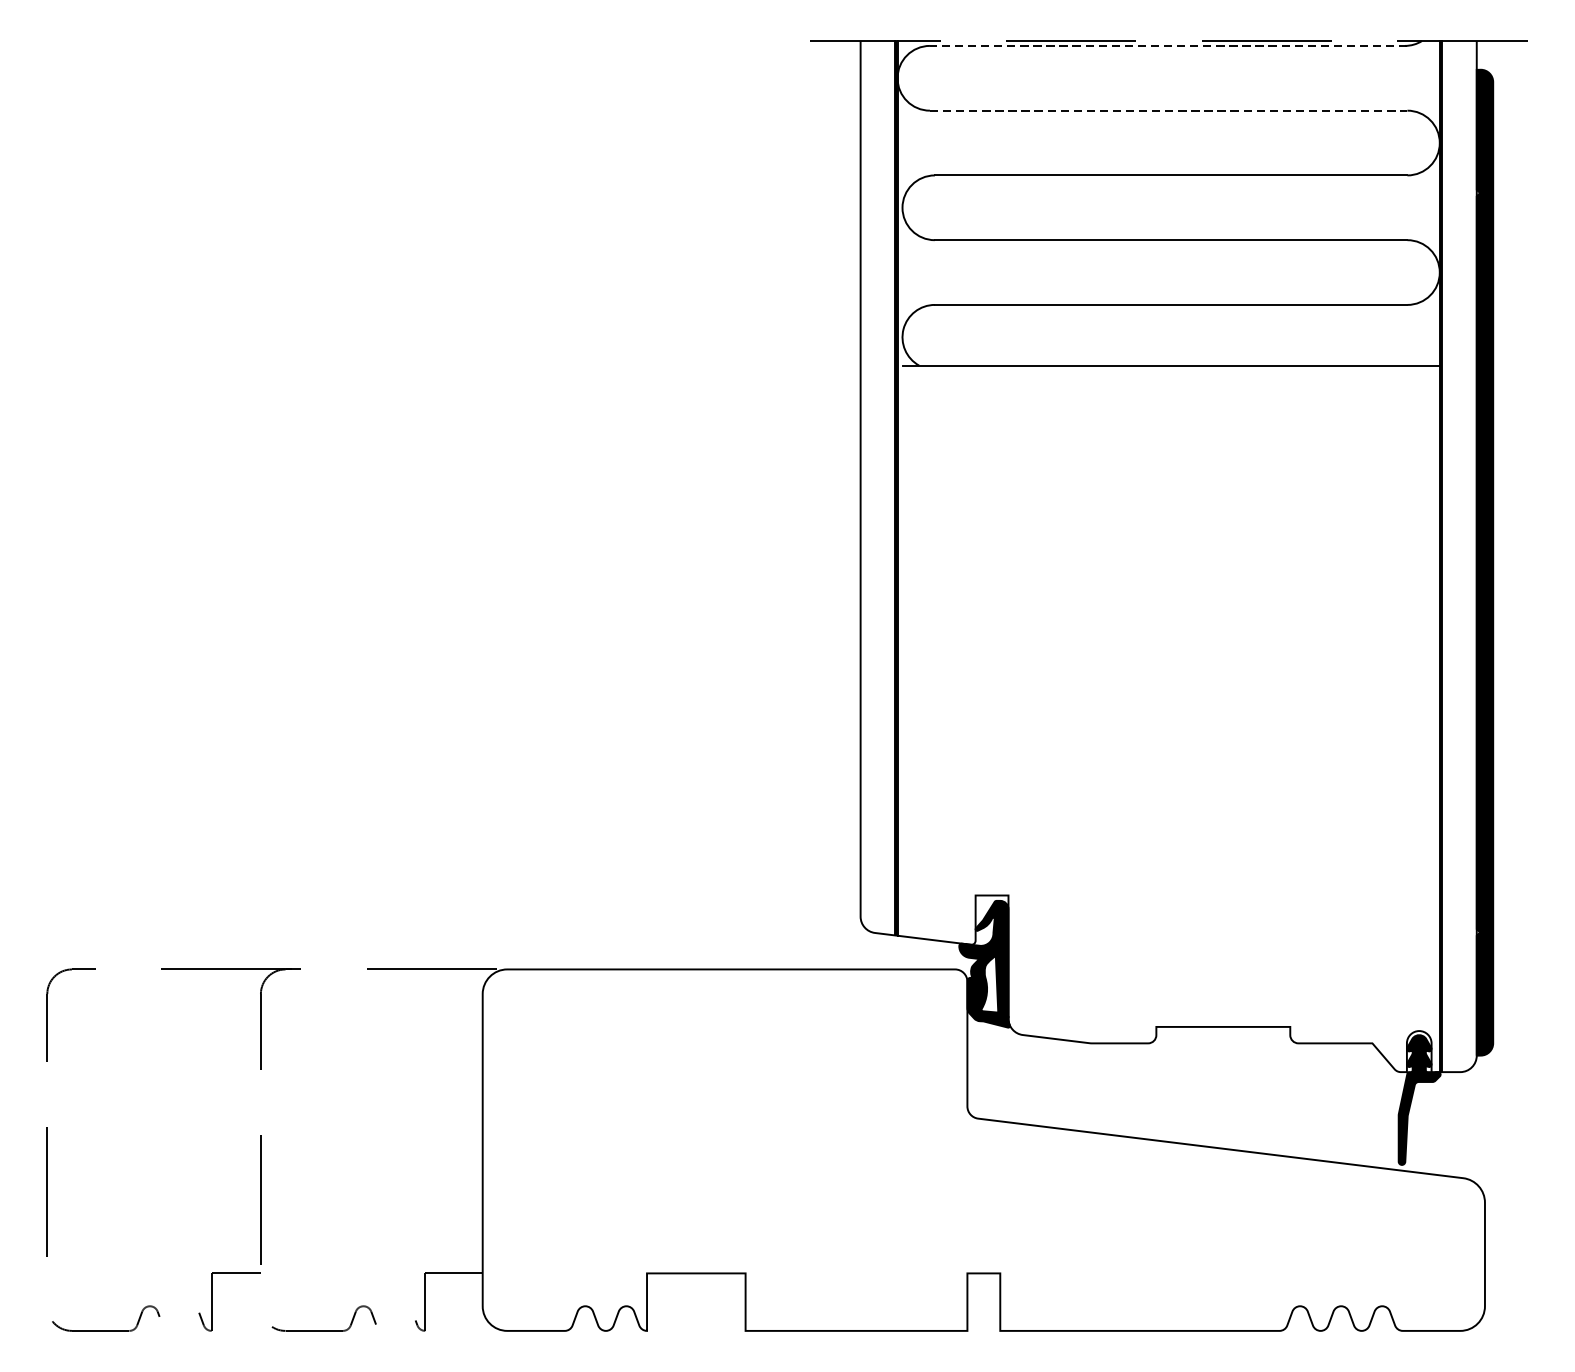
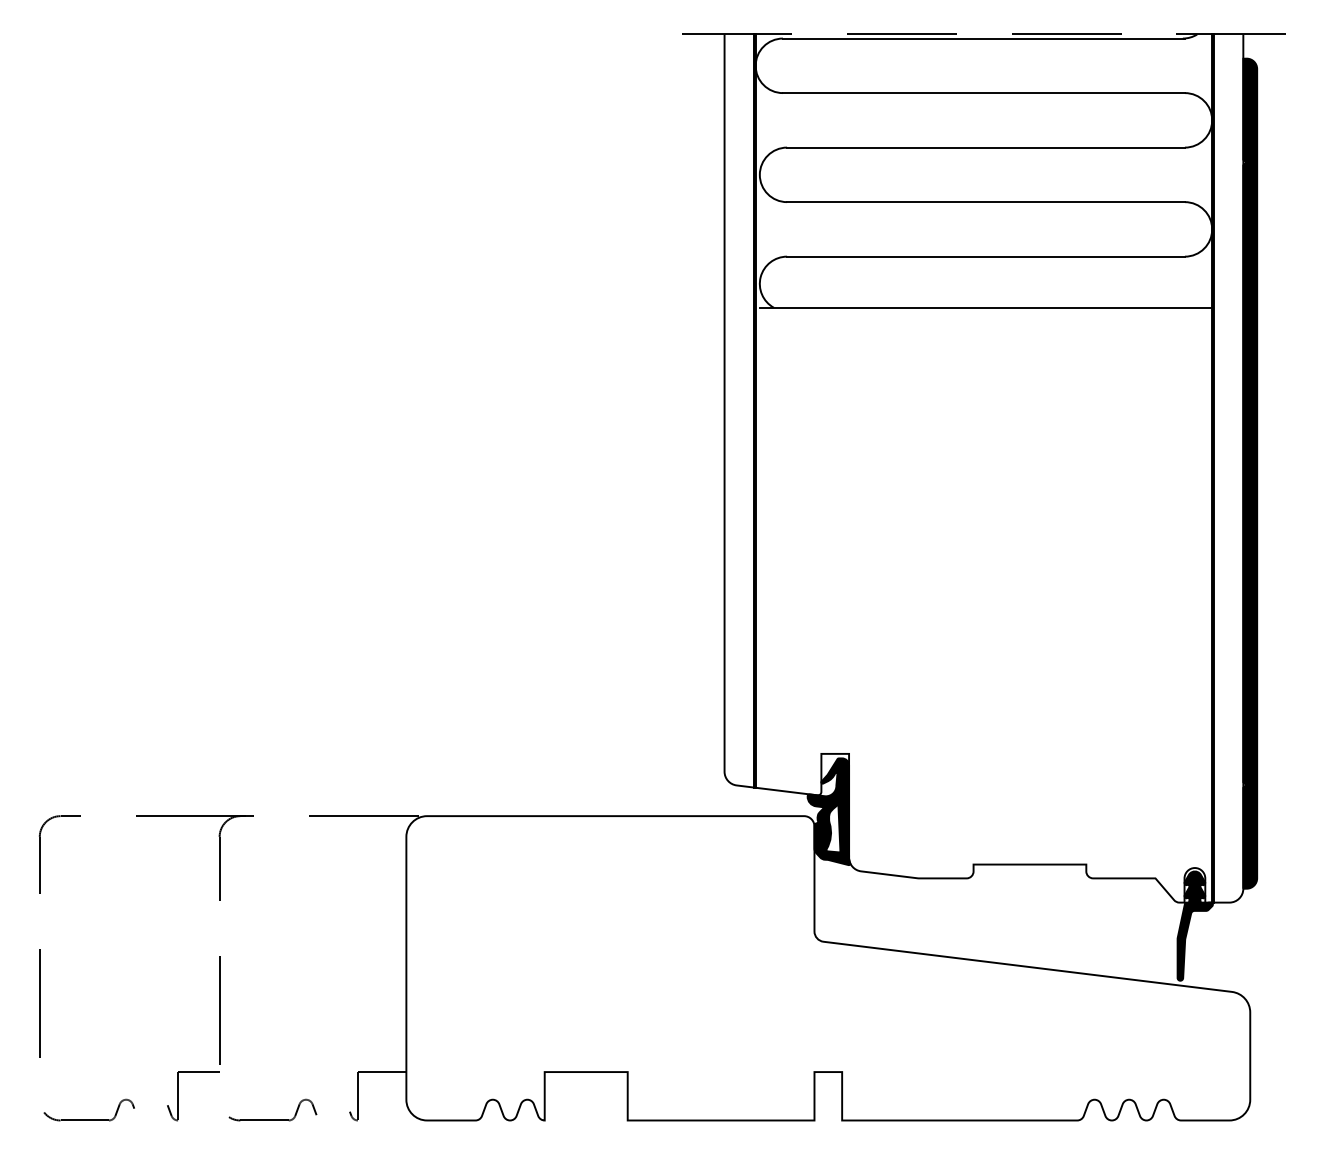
line: (1168, 45) -> (983, 38), dashed -> solid
line: (1168, 111) -> (983, 93), dashed -> solid

